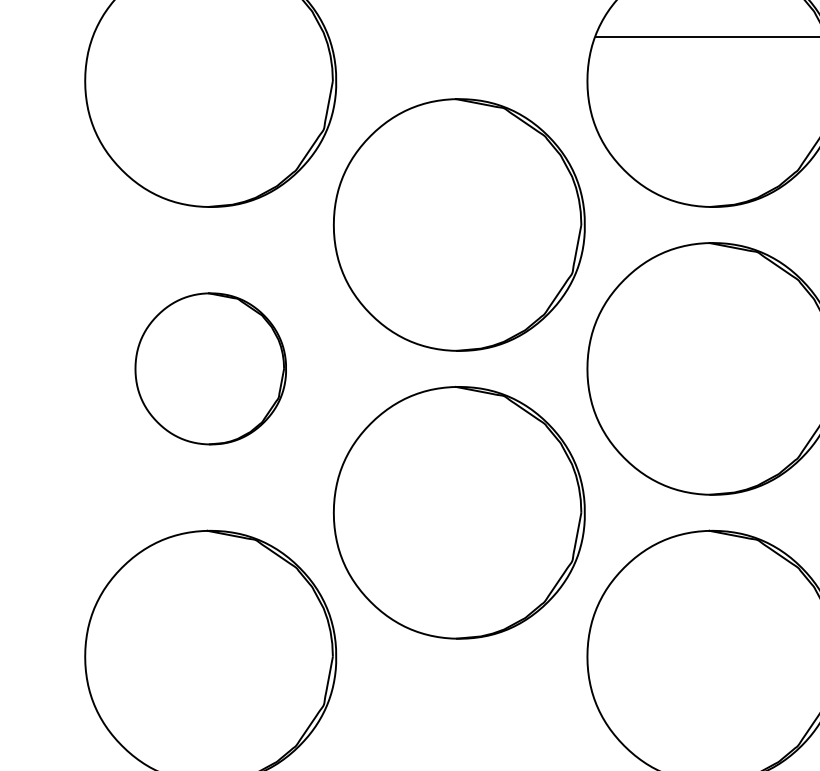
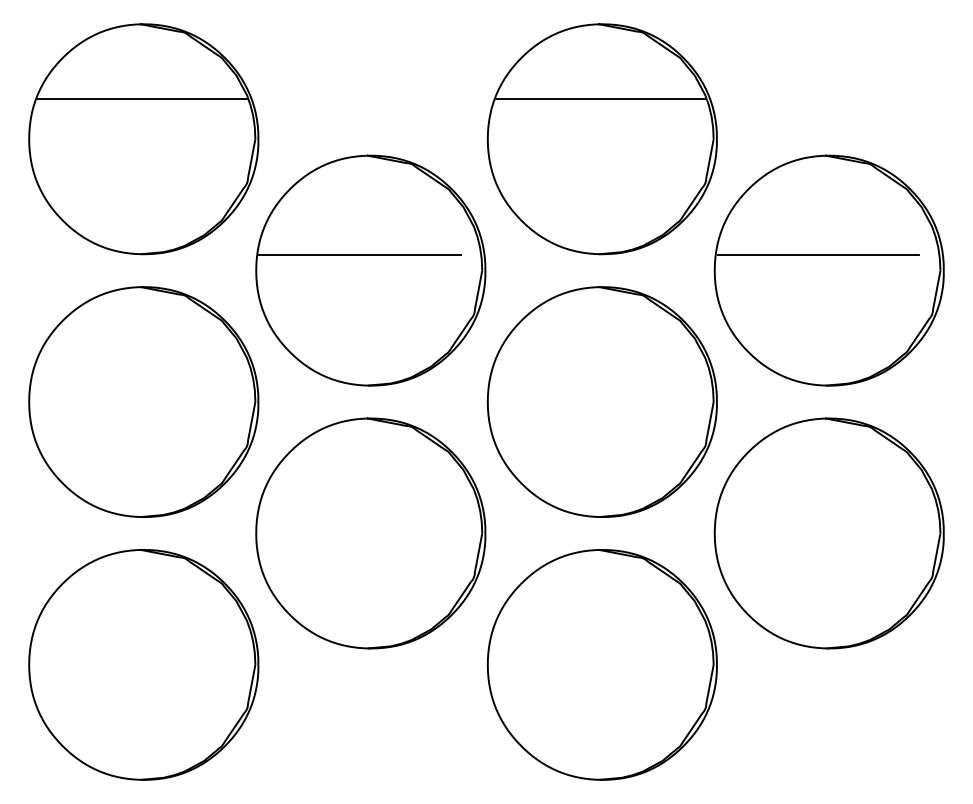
line: (208, 36) -> (141, 98), added
line: (446, 208) -> (359, 255), added
part: (210, 368) -> (143, 401), size x1.67

